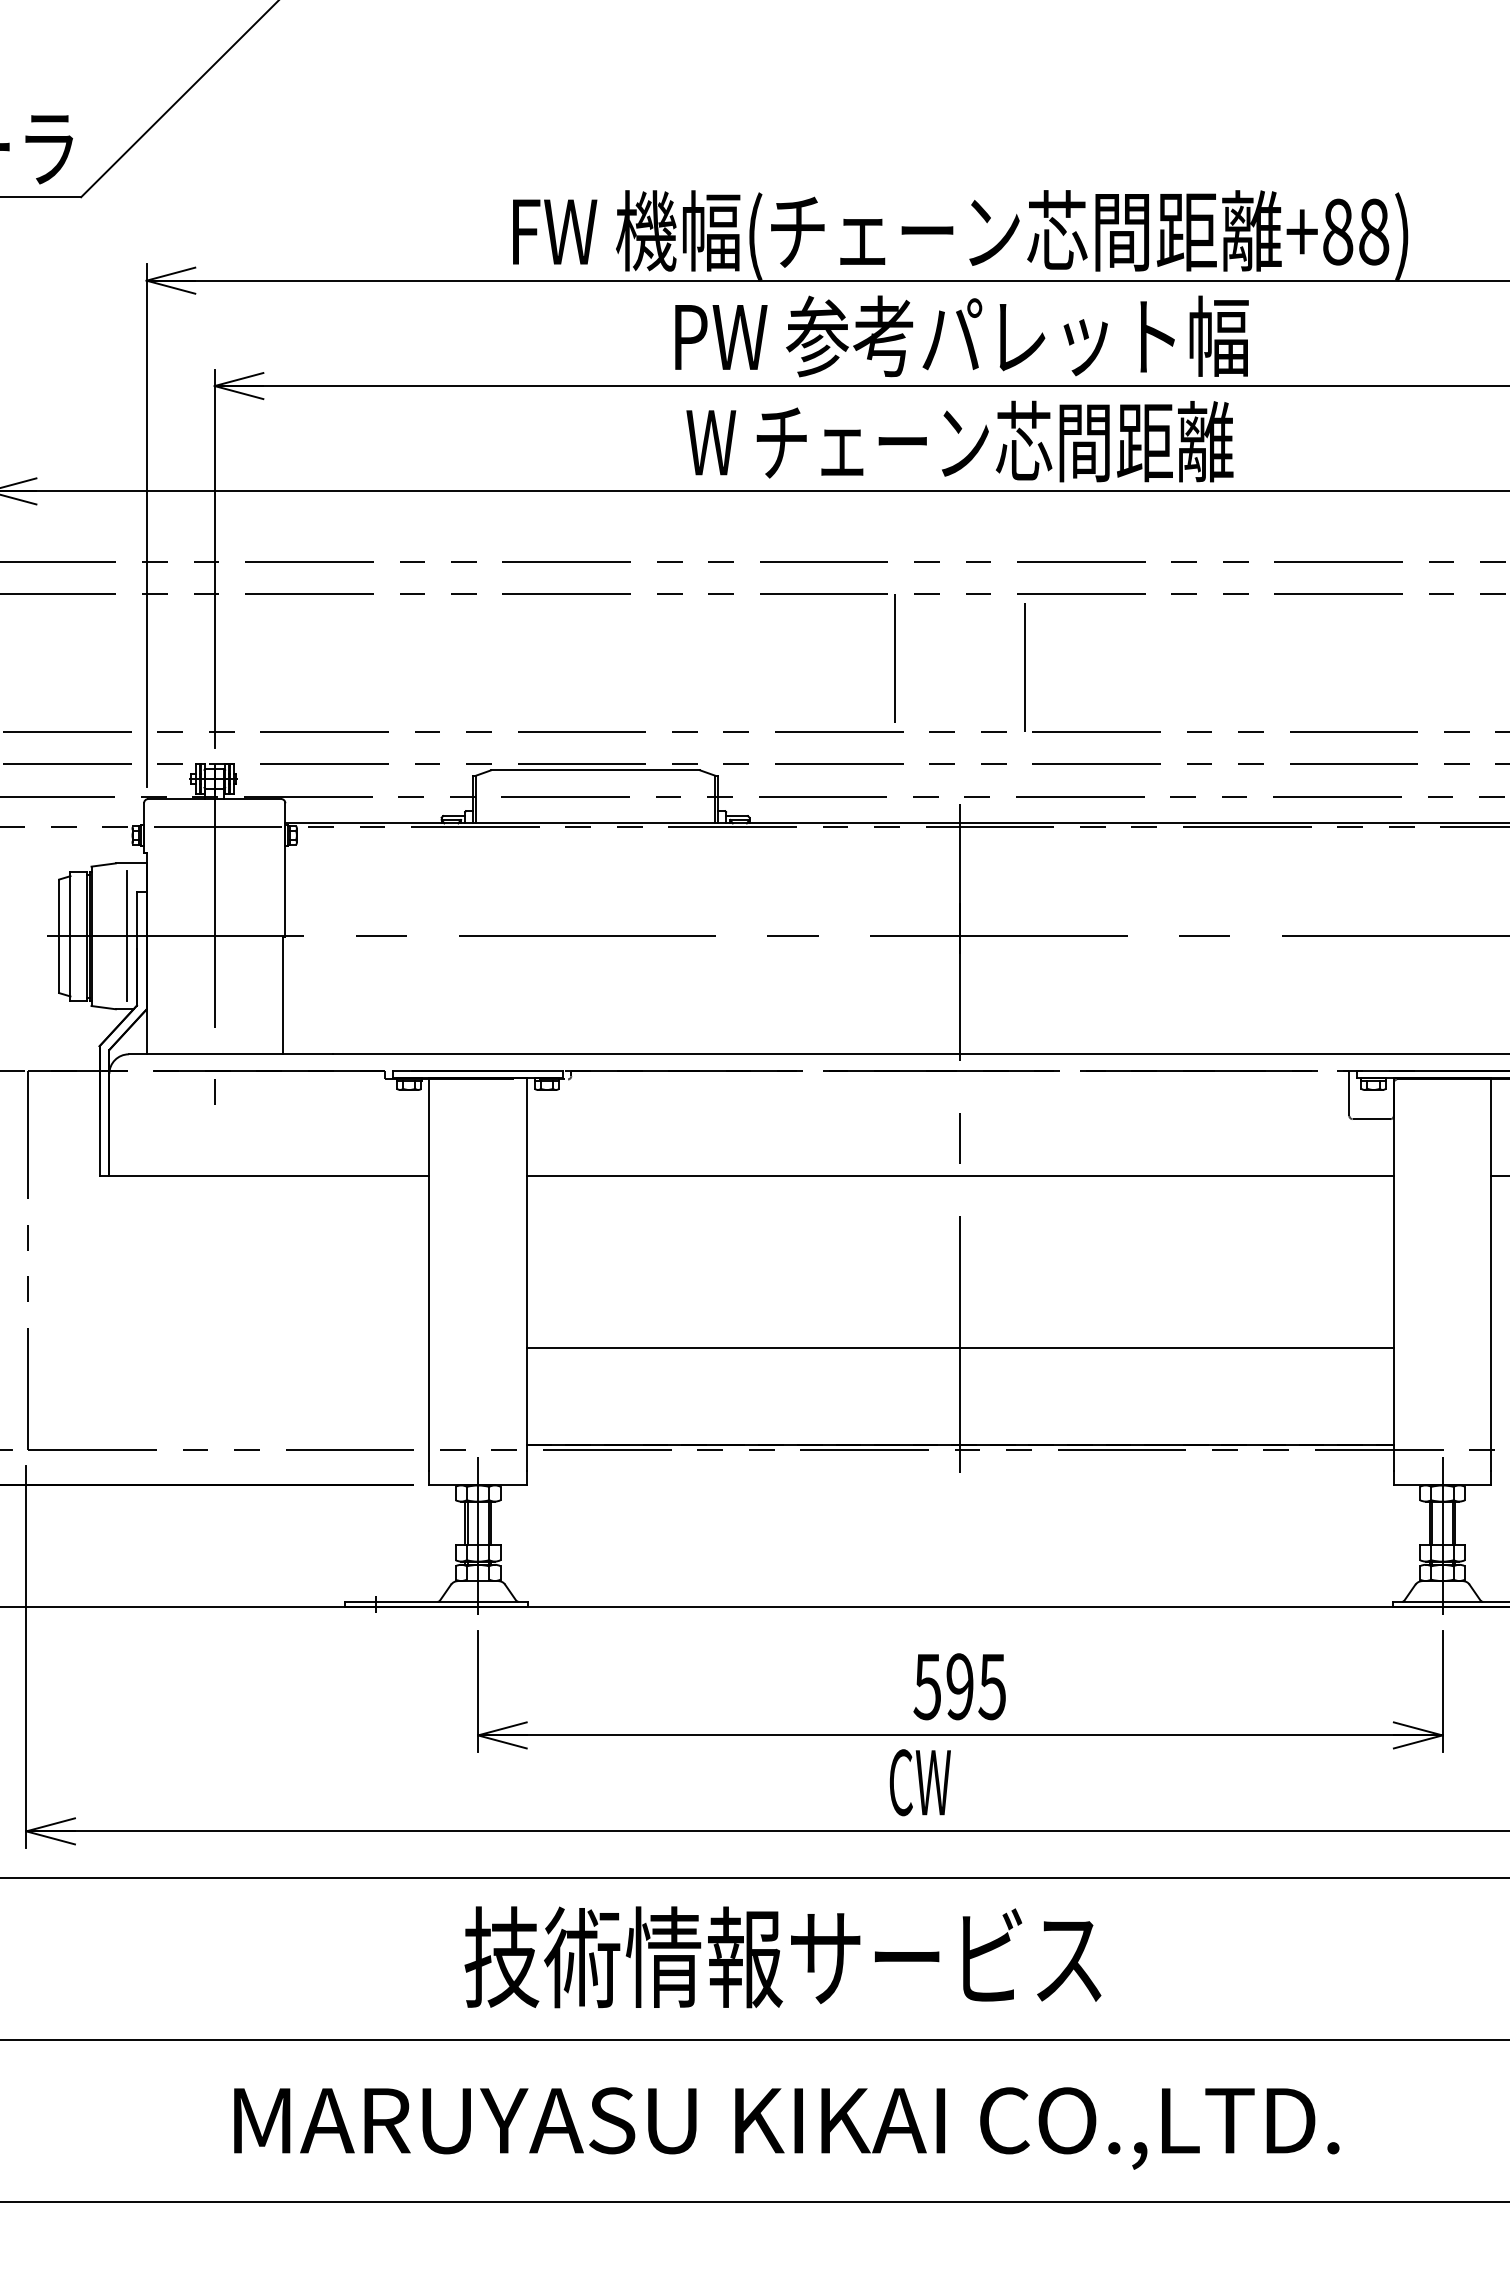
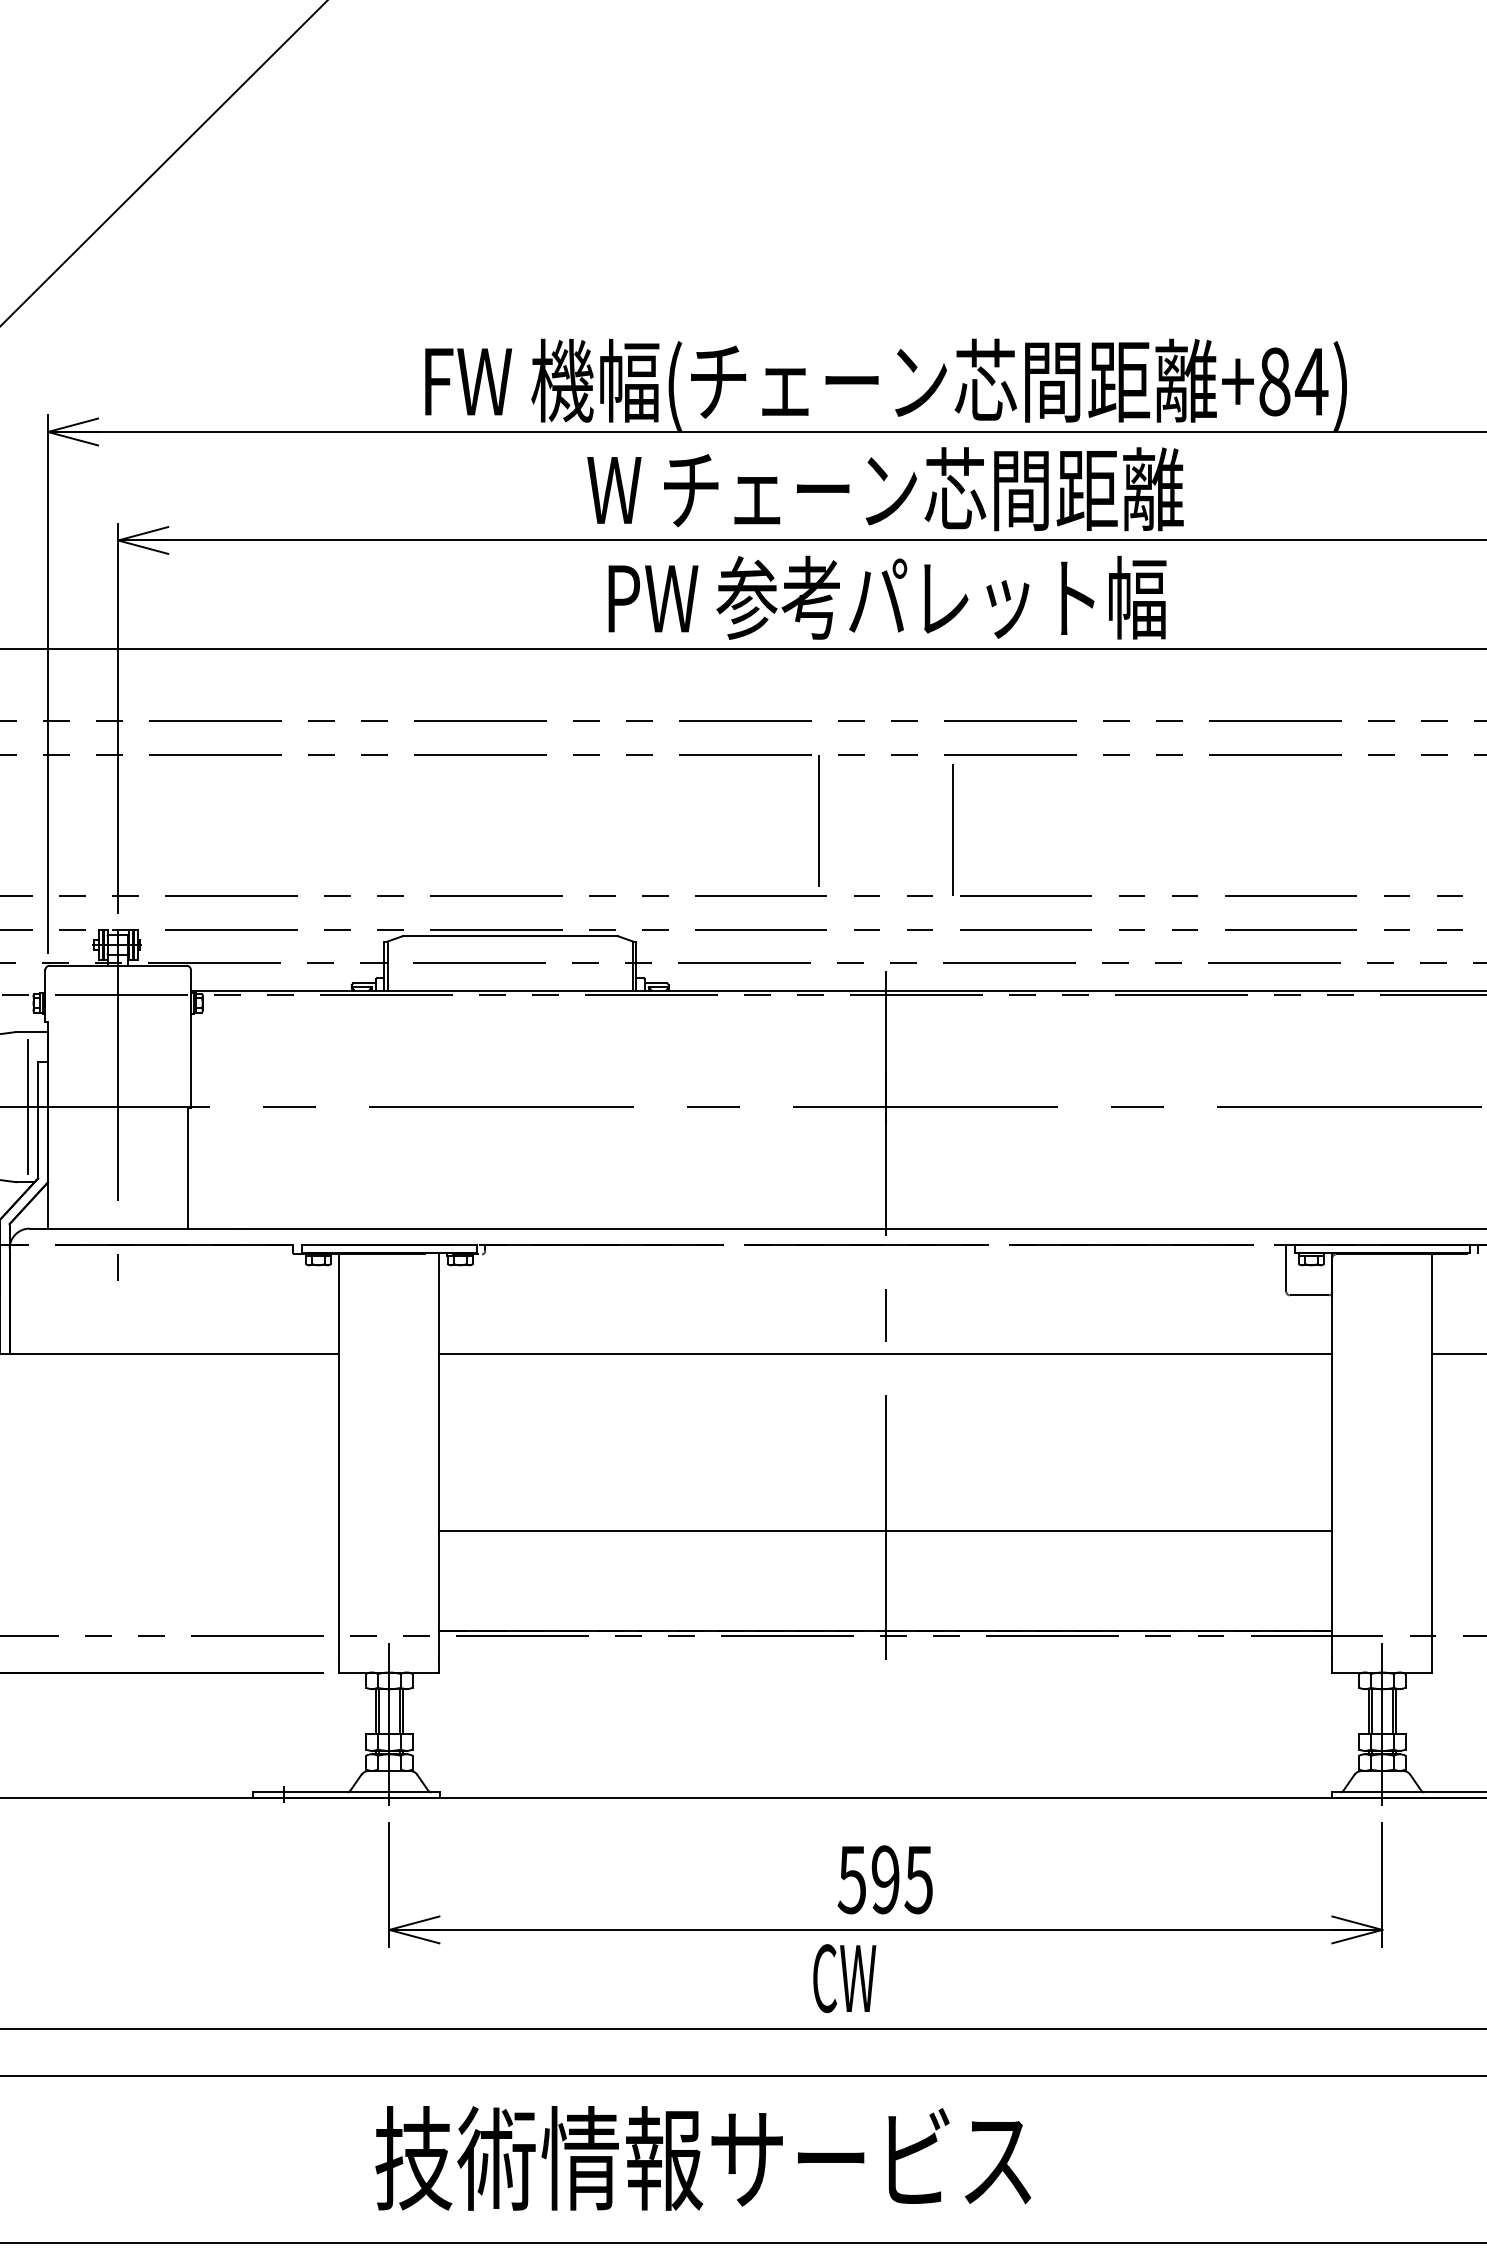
text: (1373, 231) -> (1311, 381), +88) -> +84)
text: (959, 336) -> (885, 489), PW 参考パレット幅 -> W チェーン芯間距離
text: (959, 441) -> (885, 597), W チェーン芯間距離 -> PW 参考パレット幅

